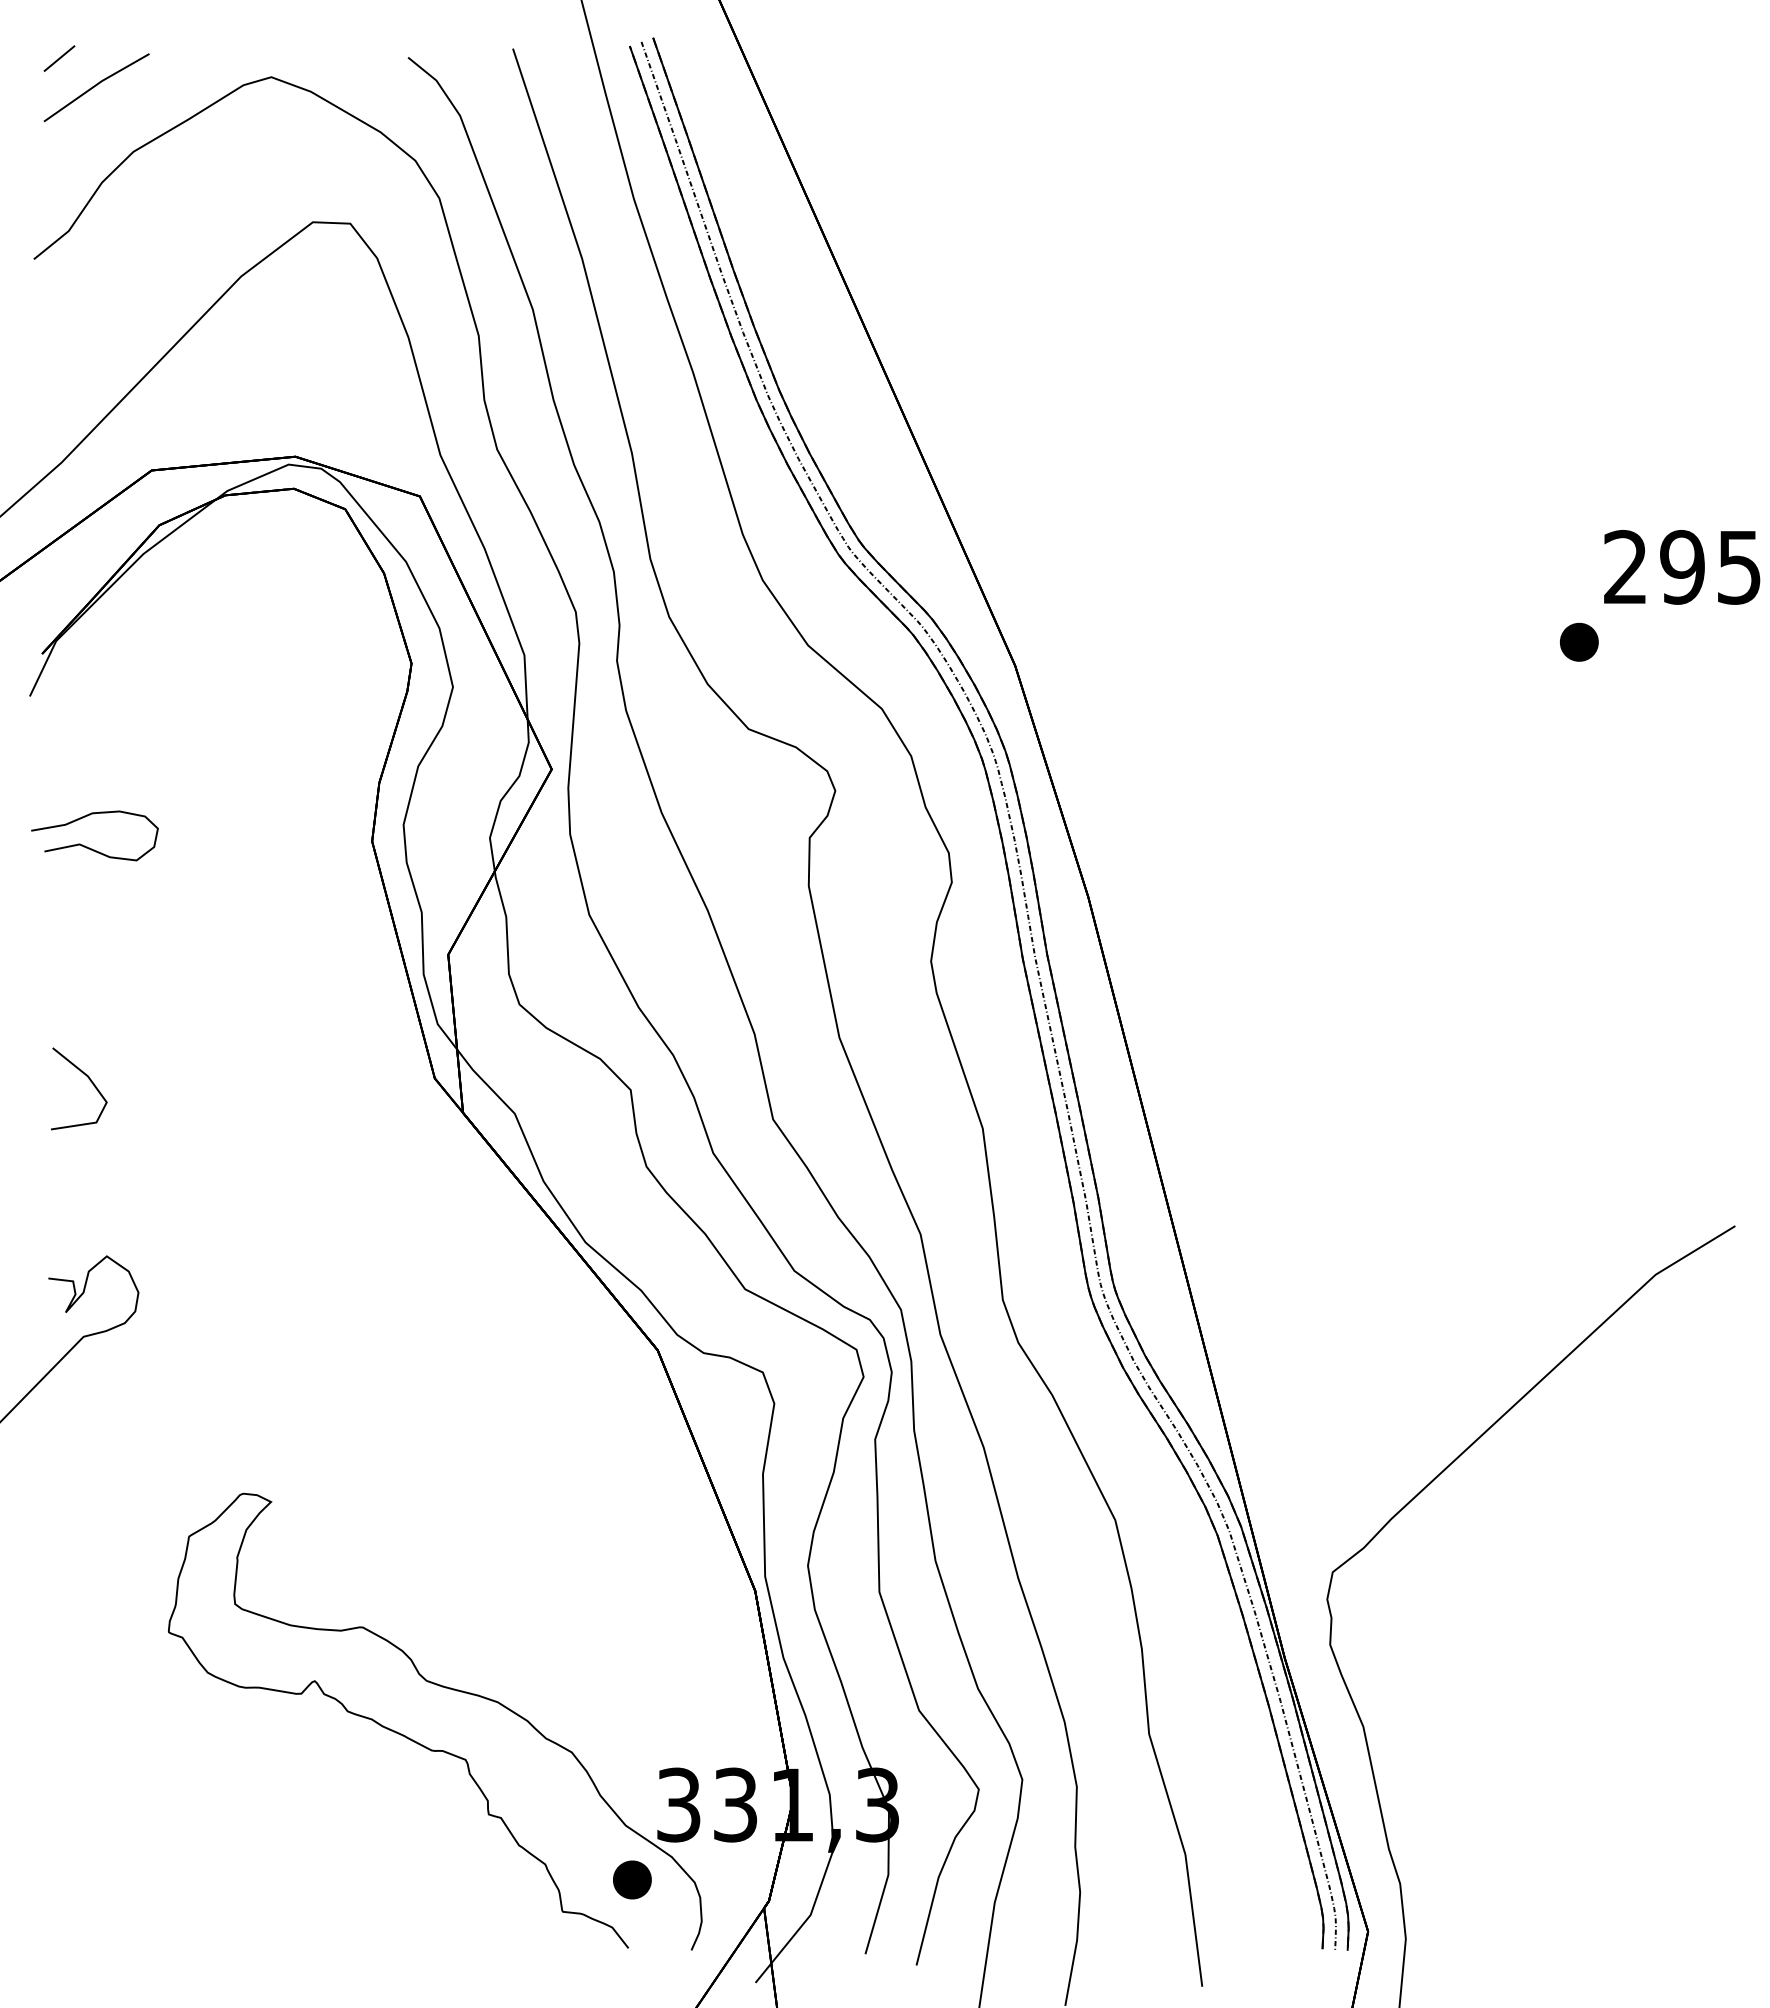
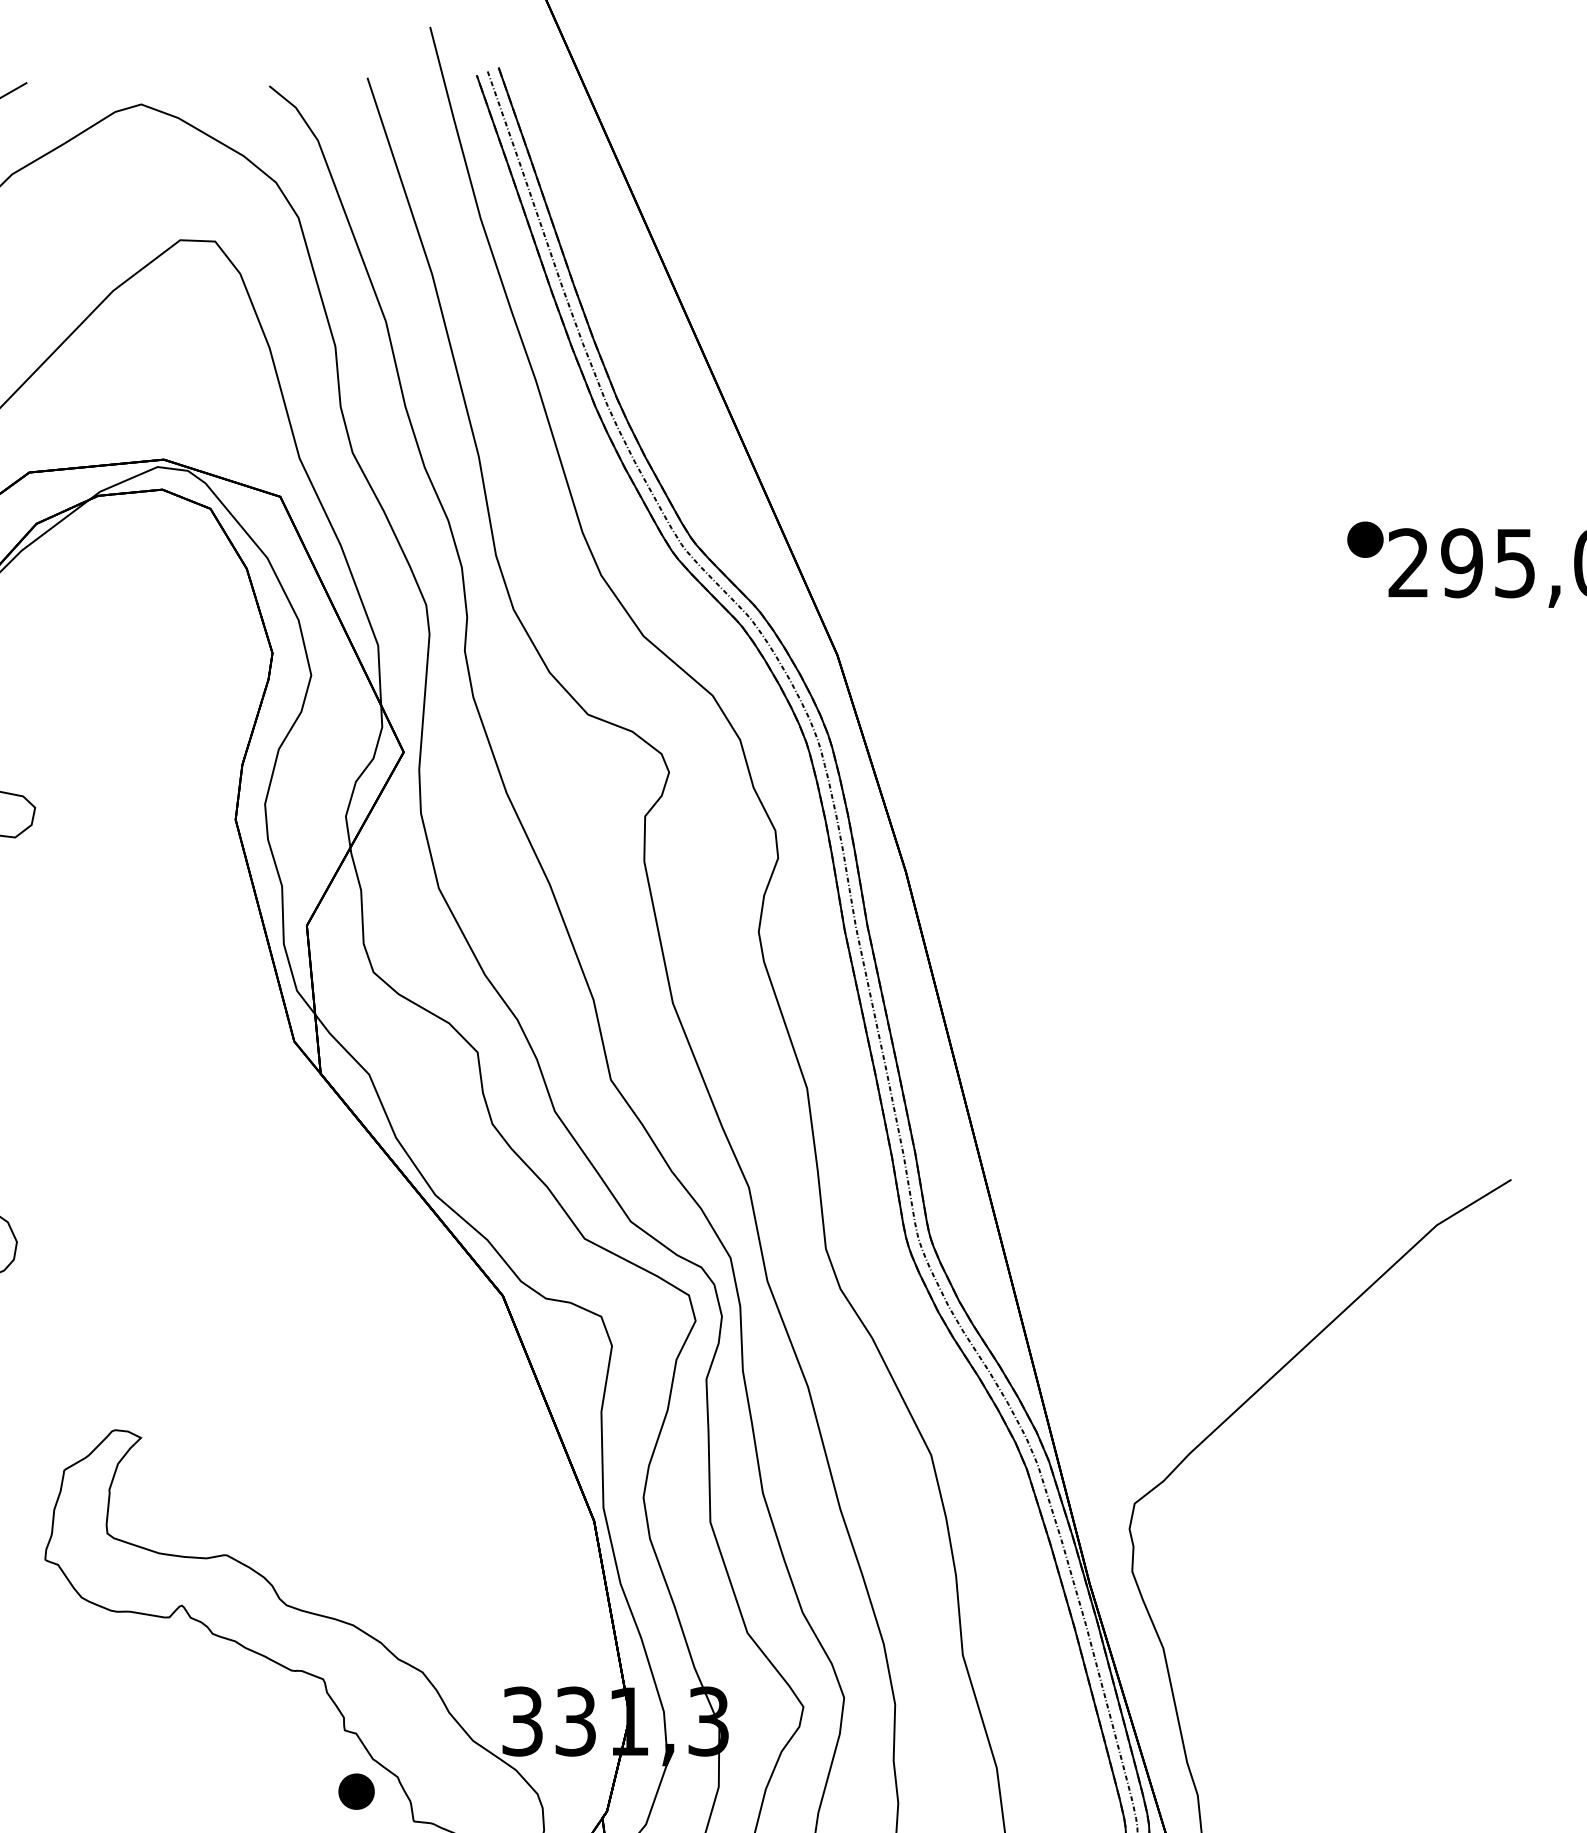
part: (1579, 641) -> (1365, 539), moved
part: (632, 1879) -> (356, 1791), moved

